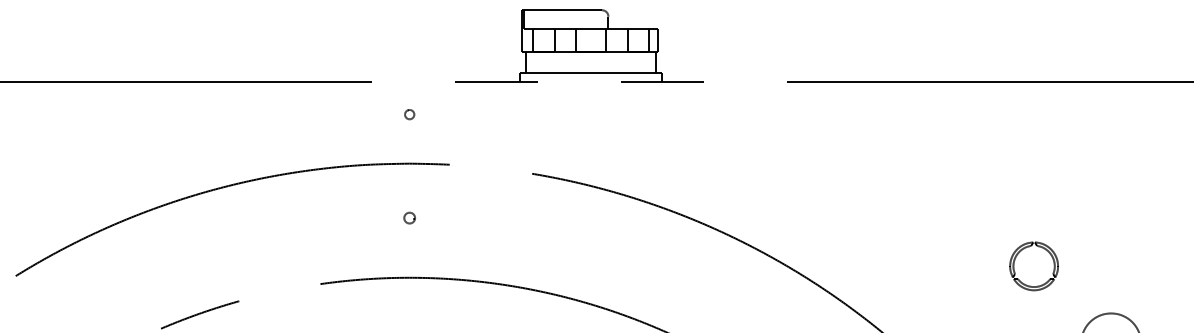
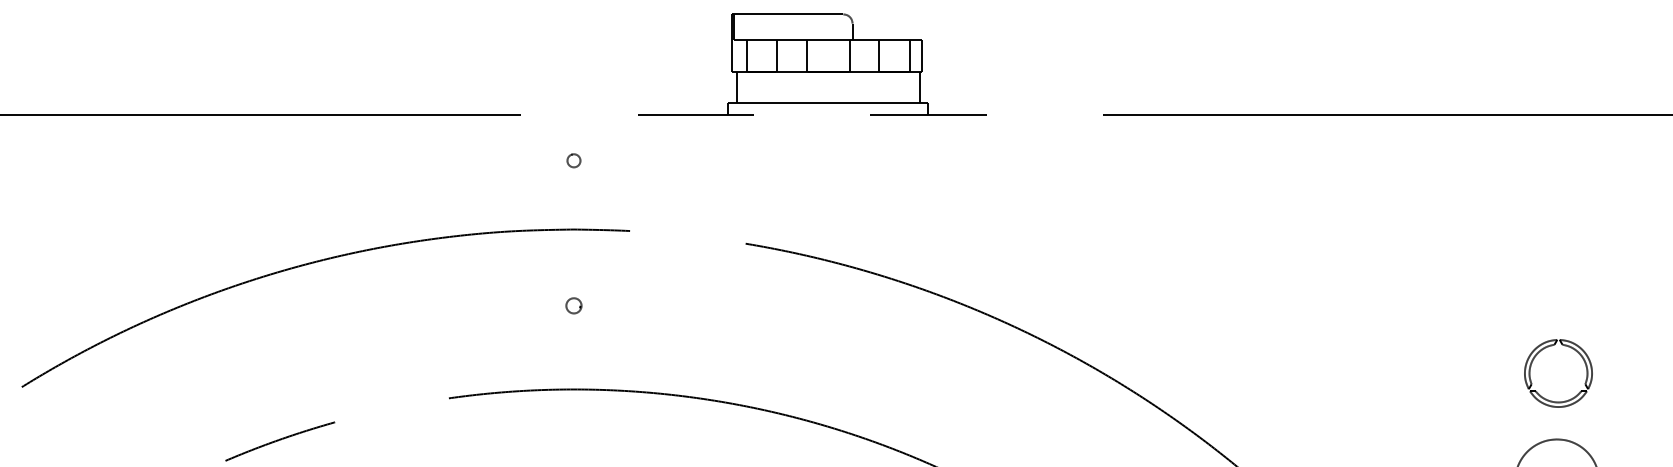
part: (1033, 266) -> (1557, 373), moved

